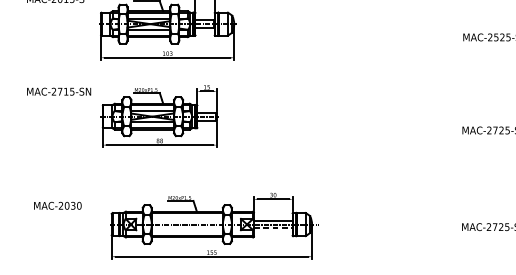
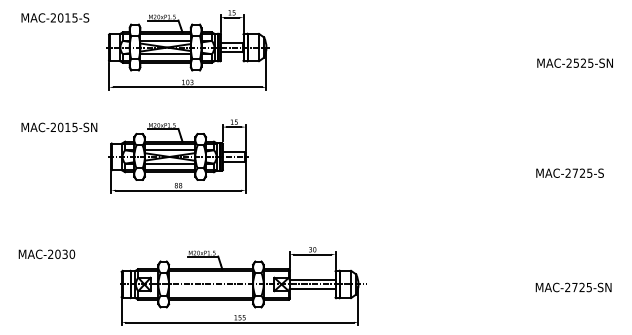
text: (60, 91) -> (60, 127), MAC-2715-SN -> MAC-2015-SN
text: (57, 205) -> (46, 253), moved
line: (273, 228) -> (312, 289), dashed -> solid

